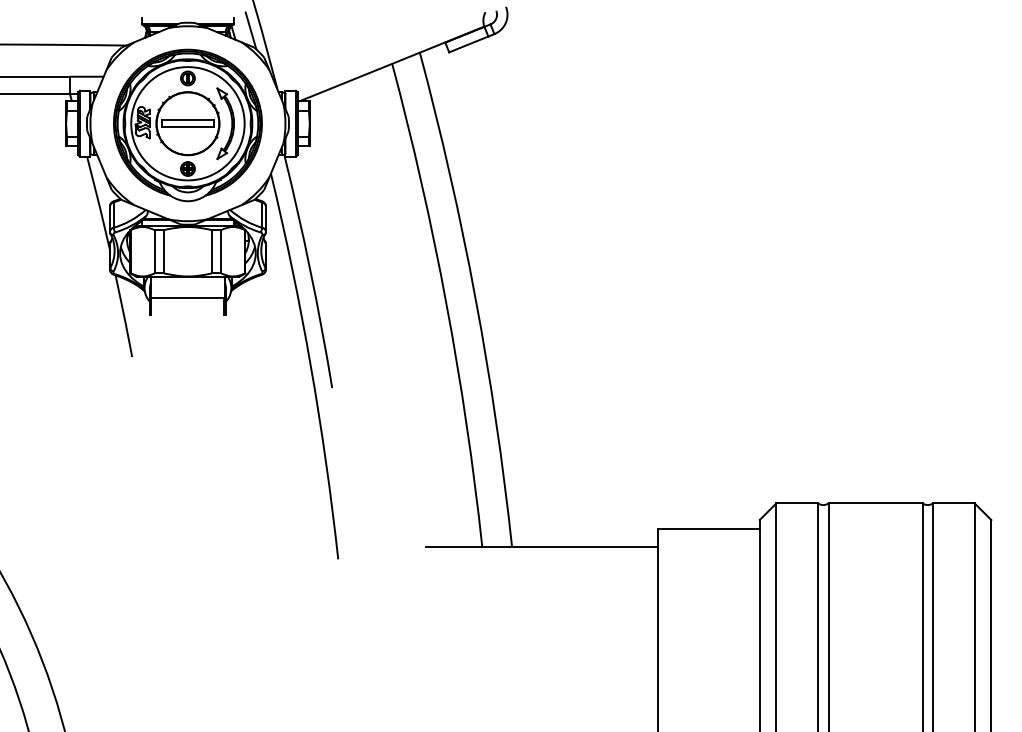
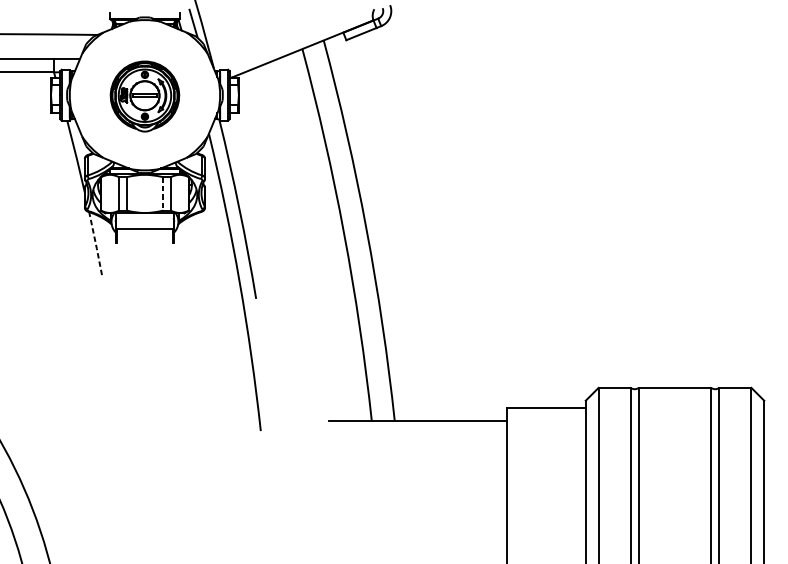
part: (187, 125) -> (144, 96), size x0.6
line: (211, 251) -> (163, 193), solid -> dashed
line: (124, 316) -> (96, 243), solid -> dashed

